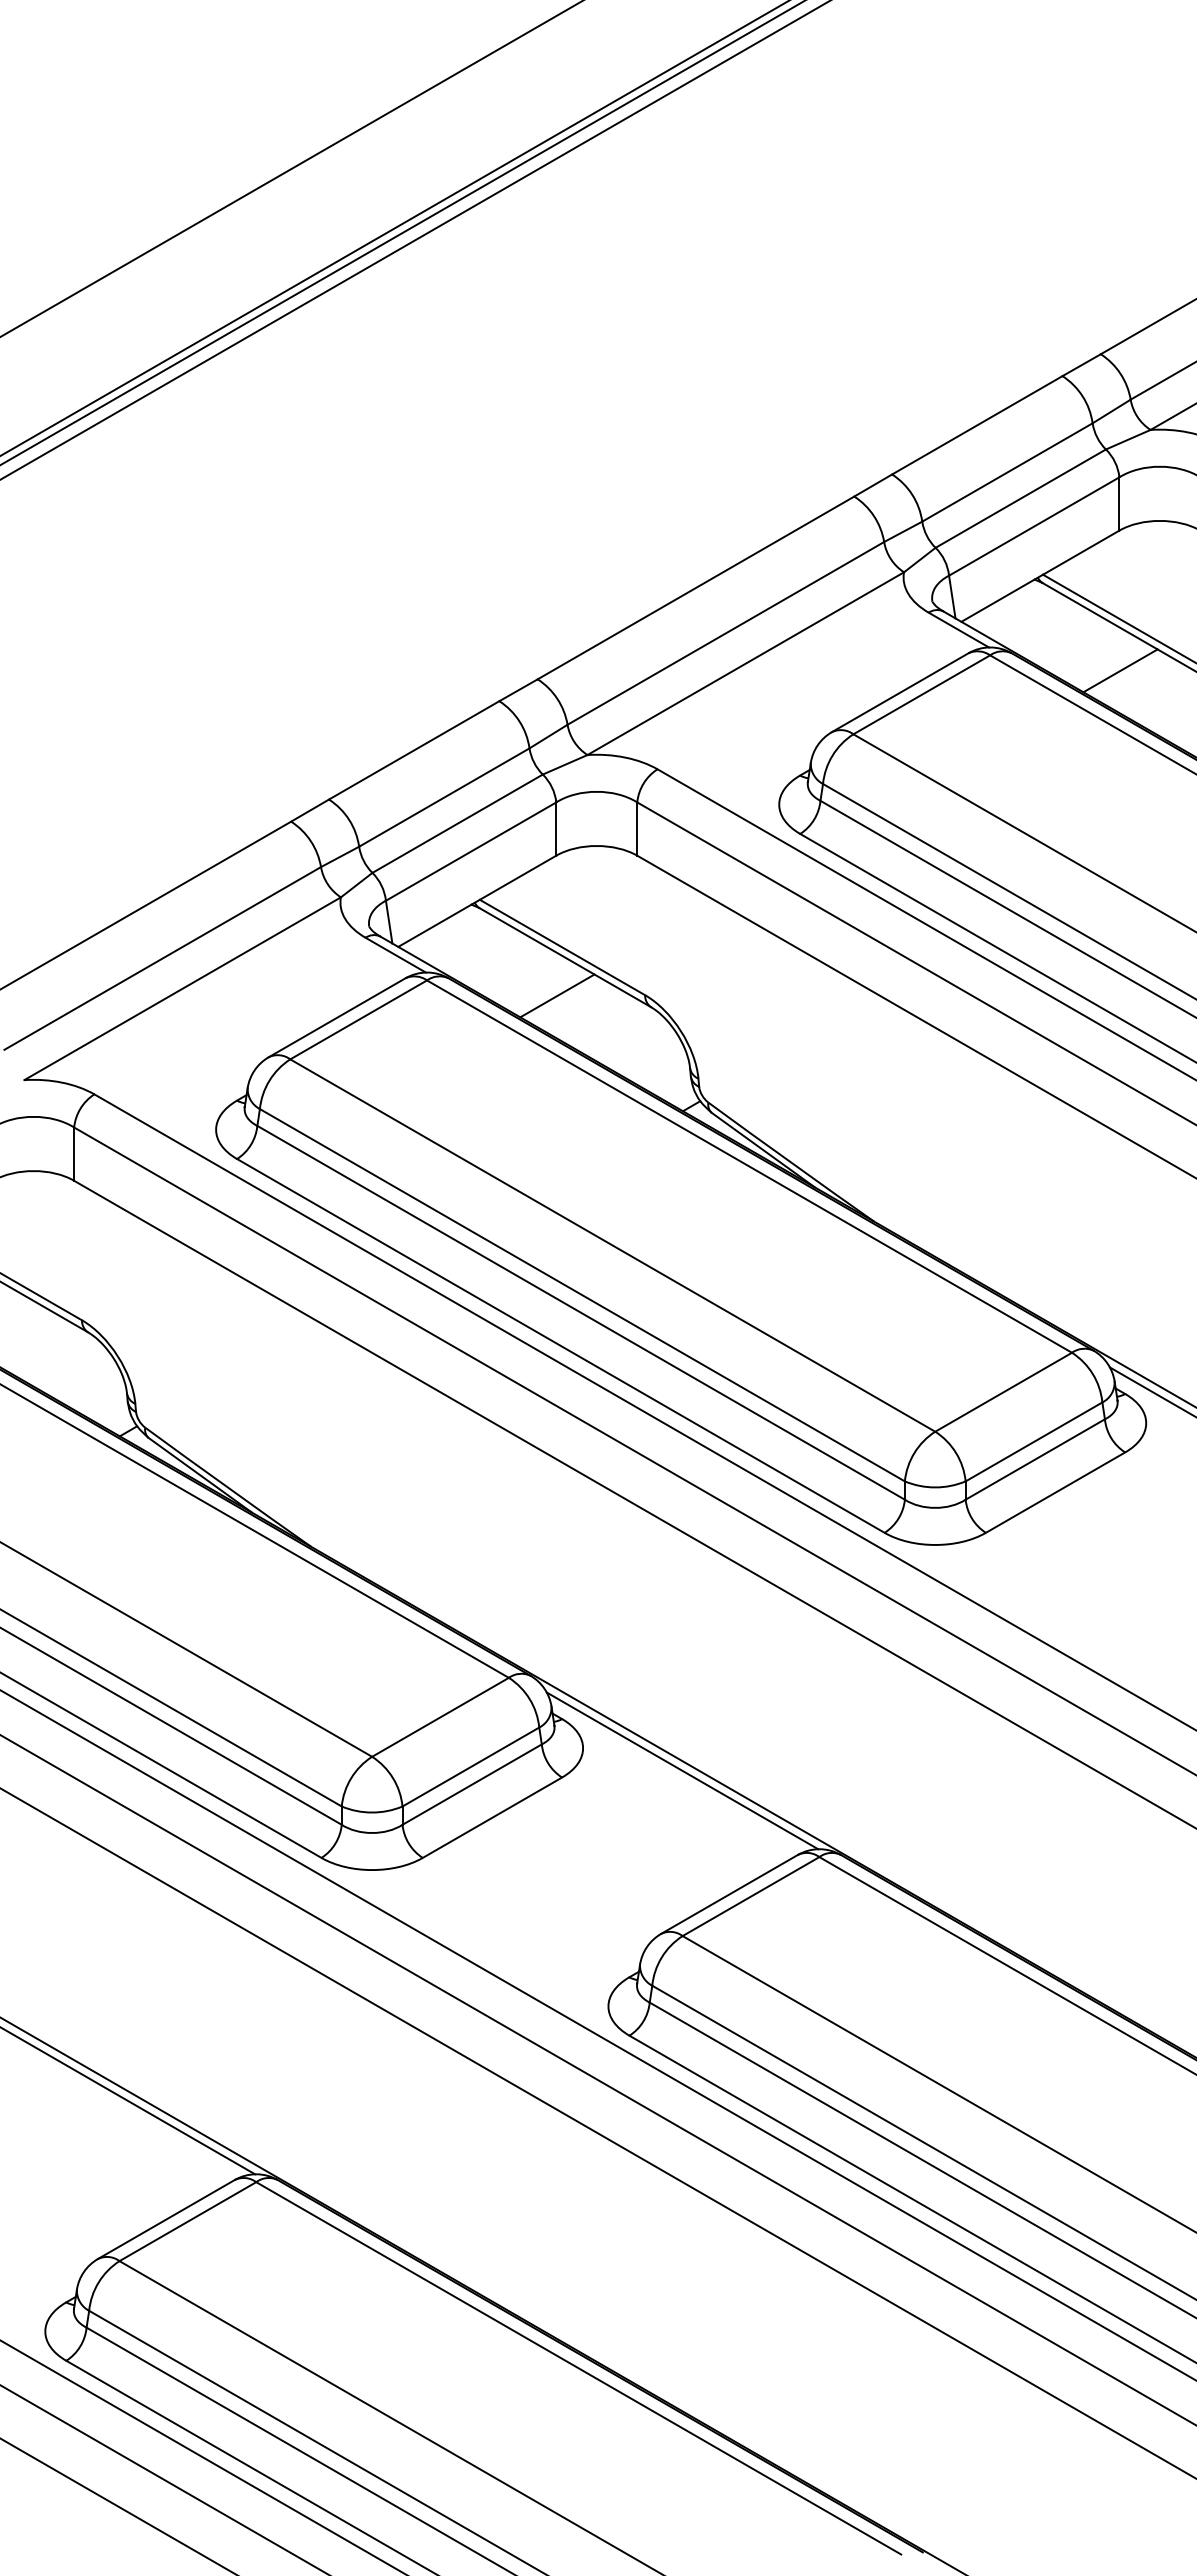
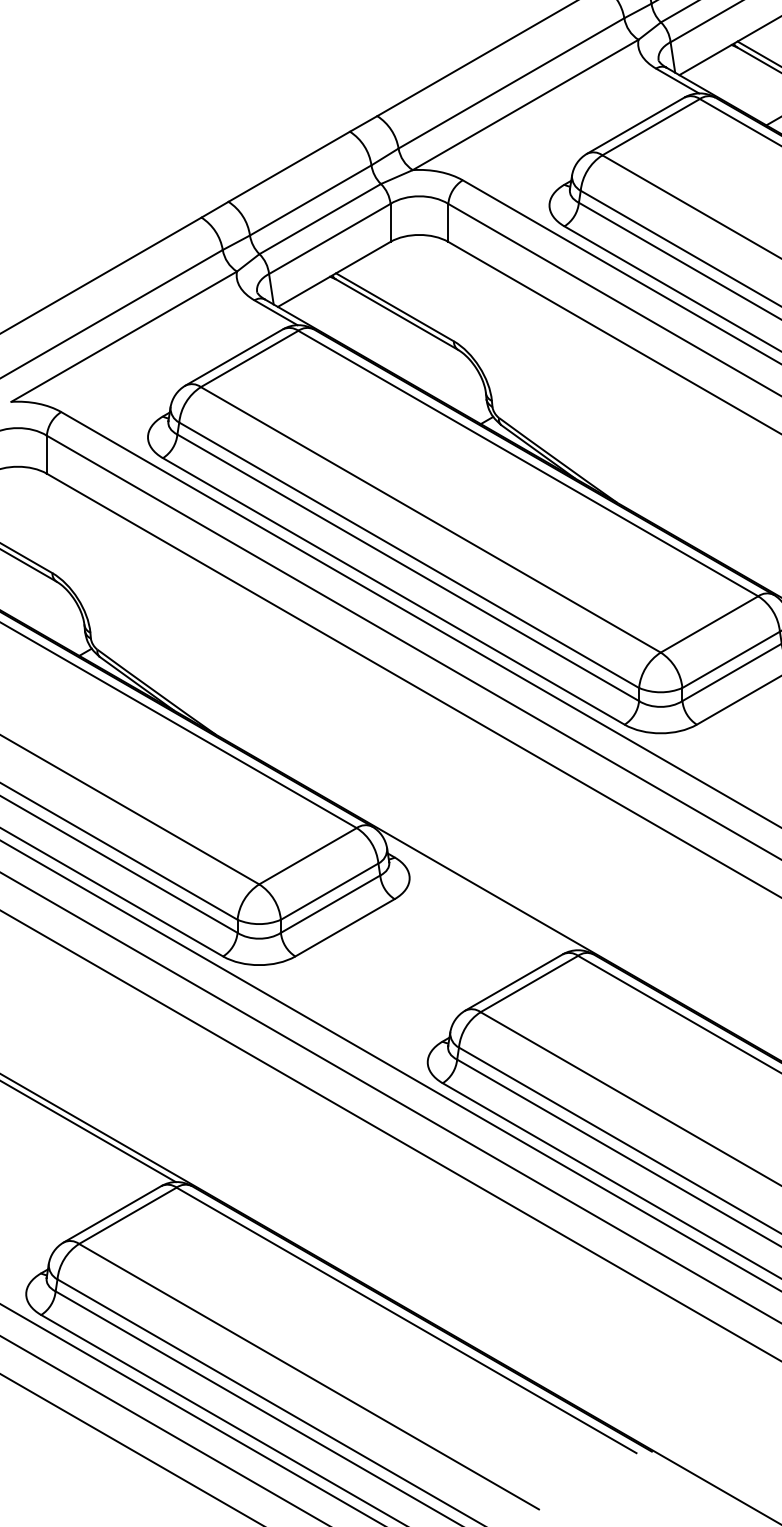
line: (557, 995) -> (391, 341), removed
line: (682, 1770) -> (480, 894), removed

